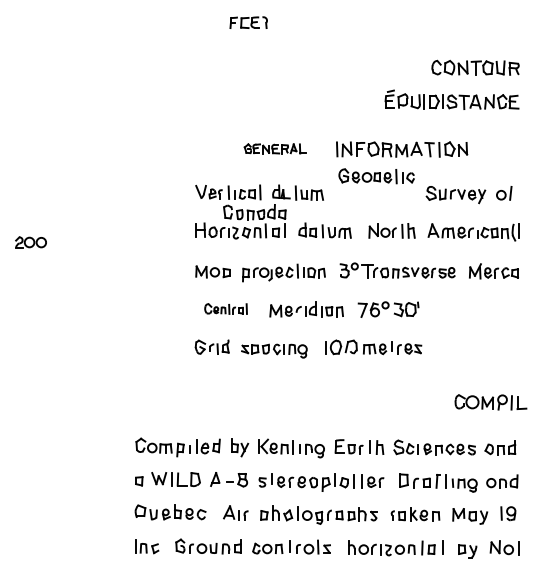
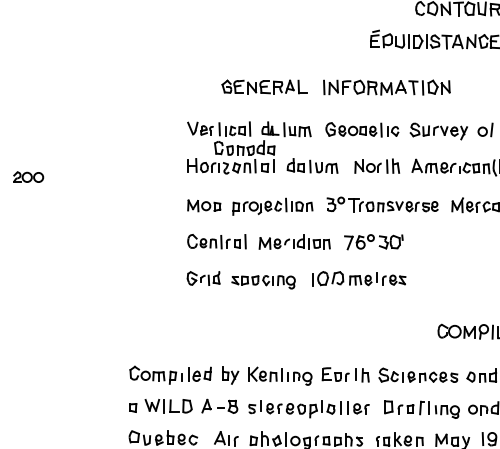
part: (274, 148) -> (263, 86), size x1.43
part: (376, 176) -> (362, 130), moved
part: (225, 308) -> (216, 241), size x1.43

